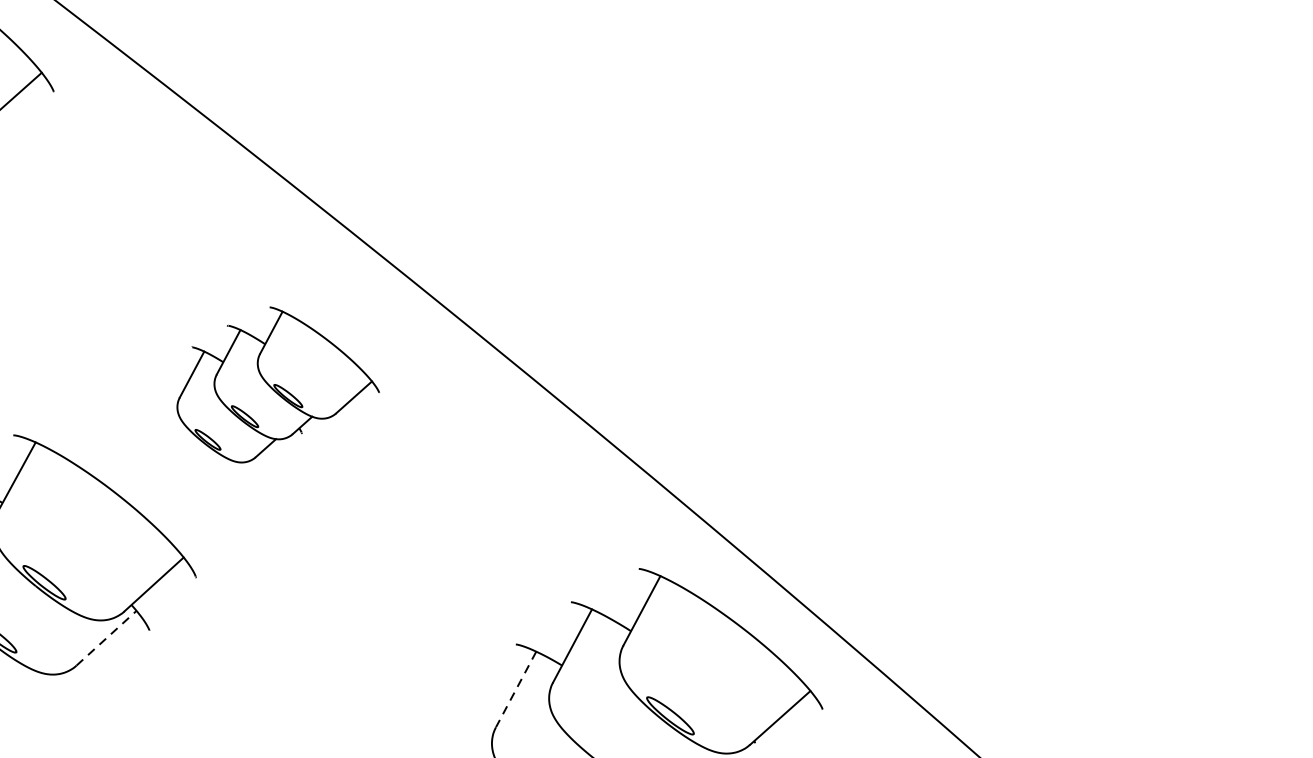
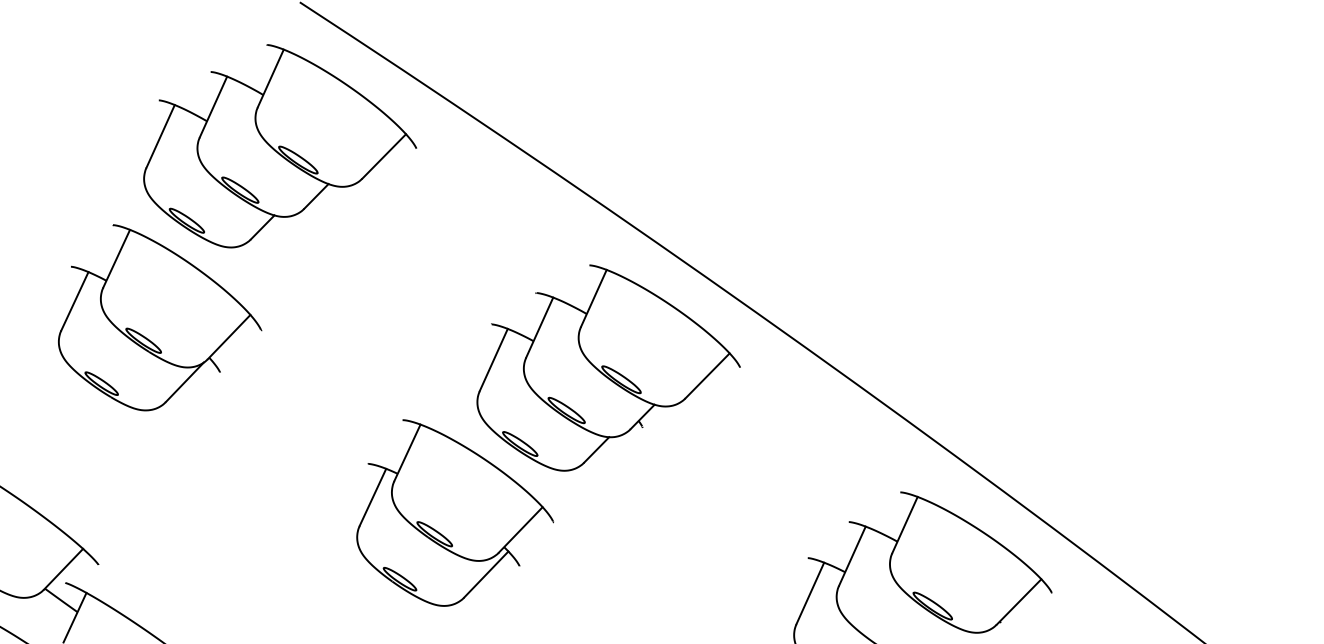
part: (279, 385) -> (608, 367), size x1.67
line: (106, 638) -> (486, 574), dashed -> solid
line: (516, 689) -> (810, 593), dashed -> solid

